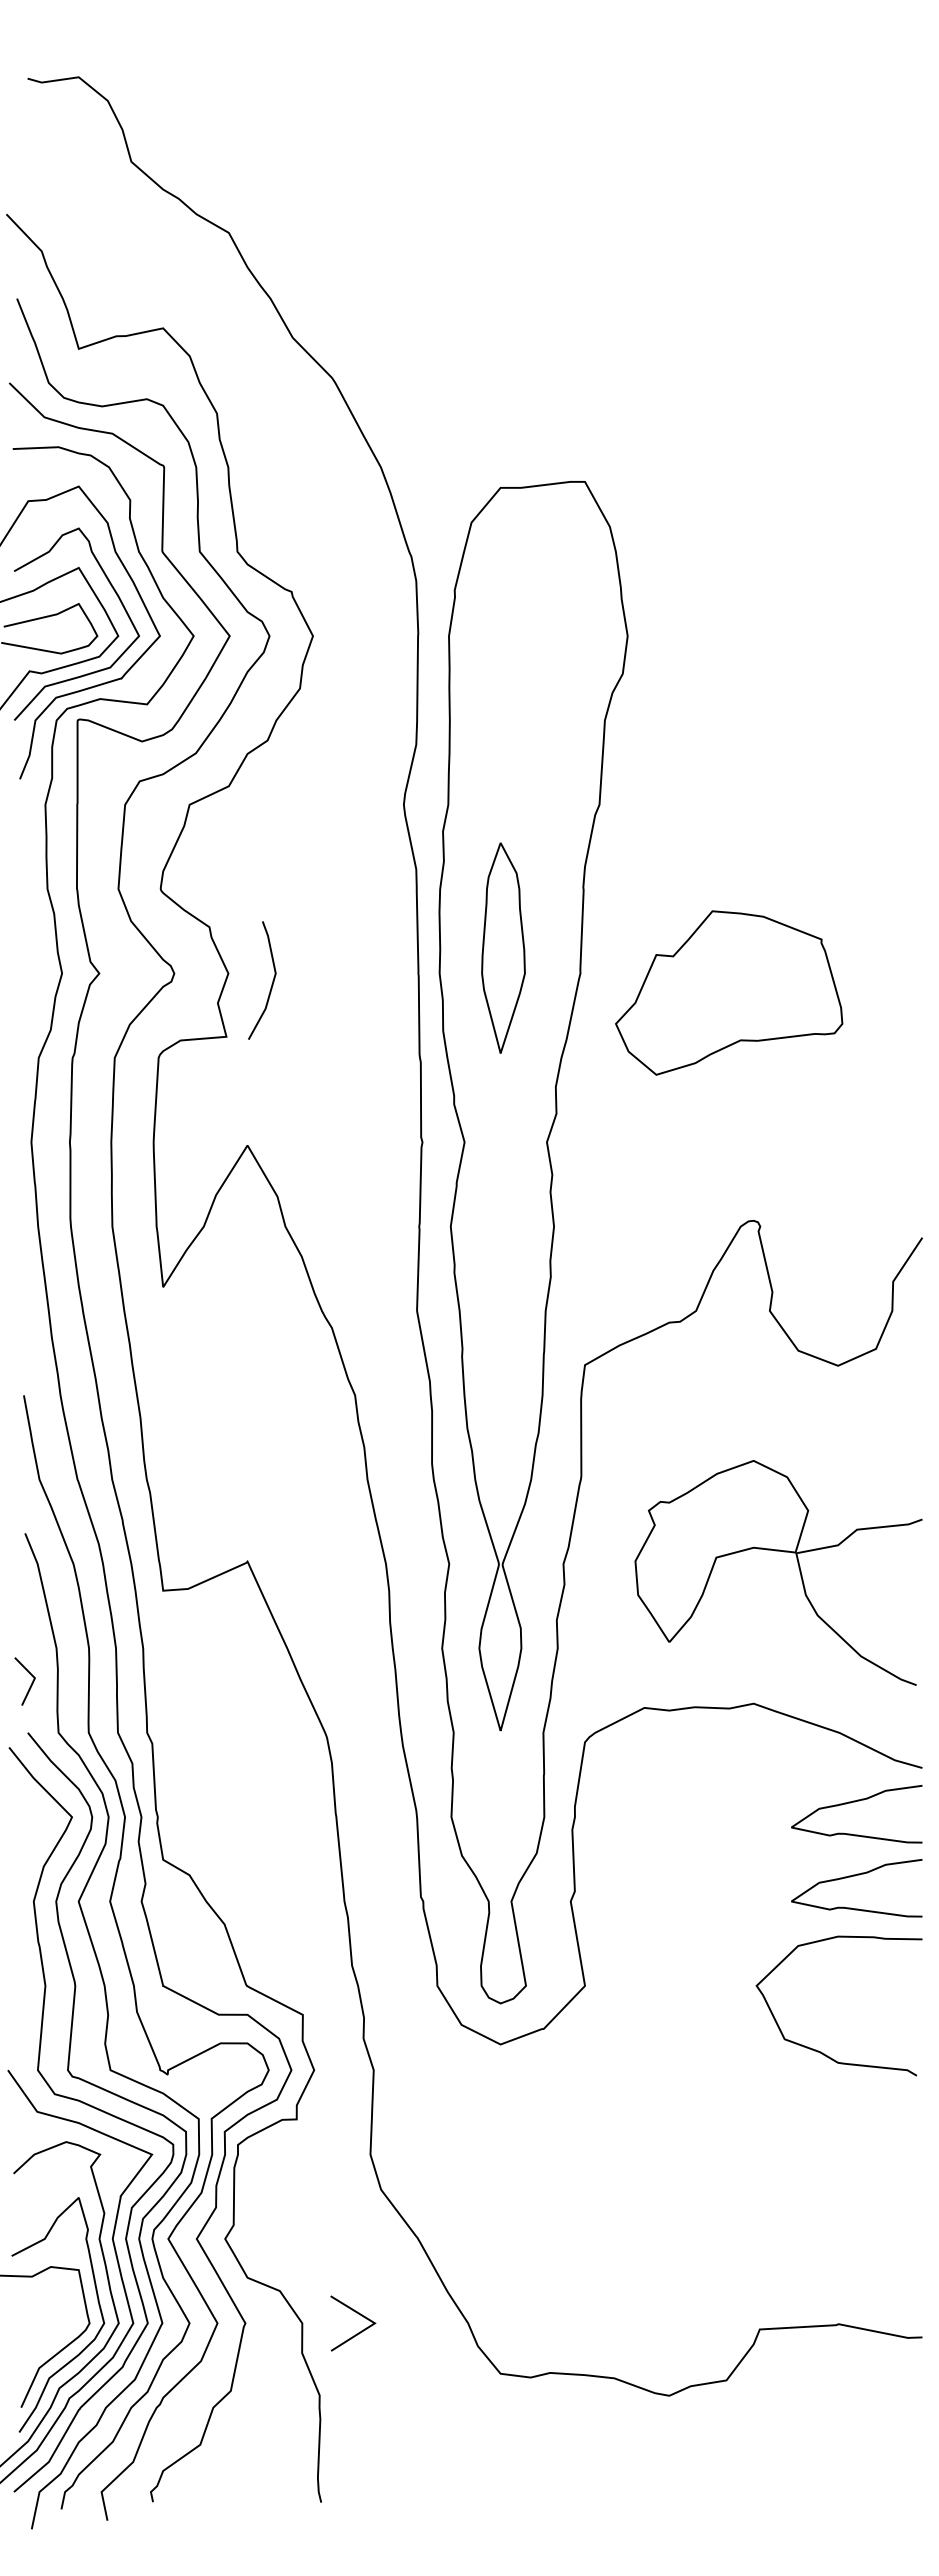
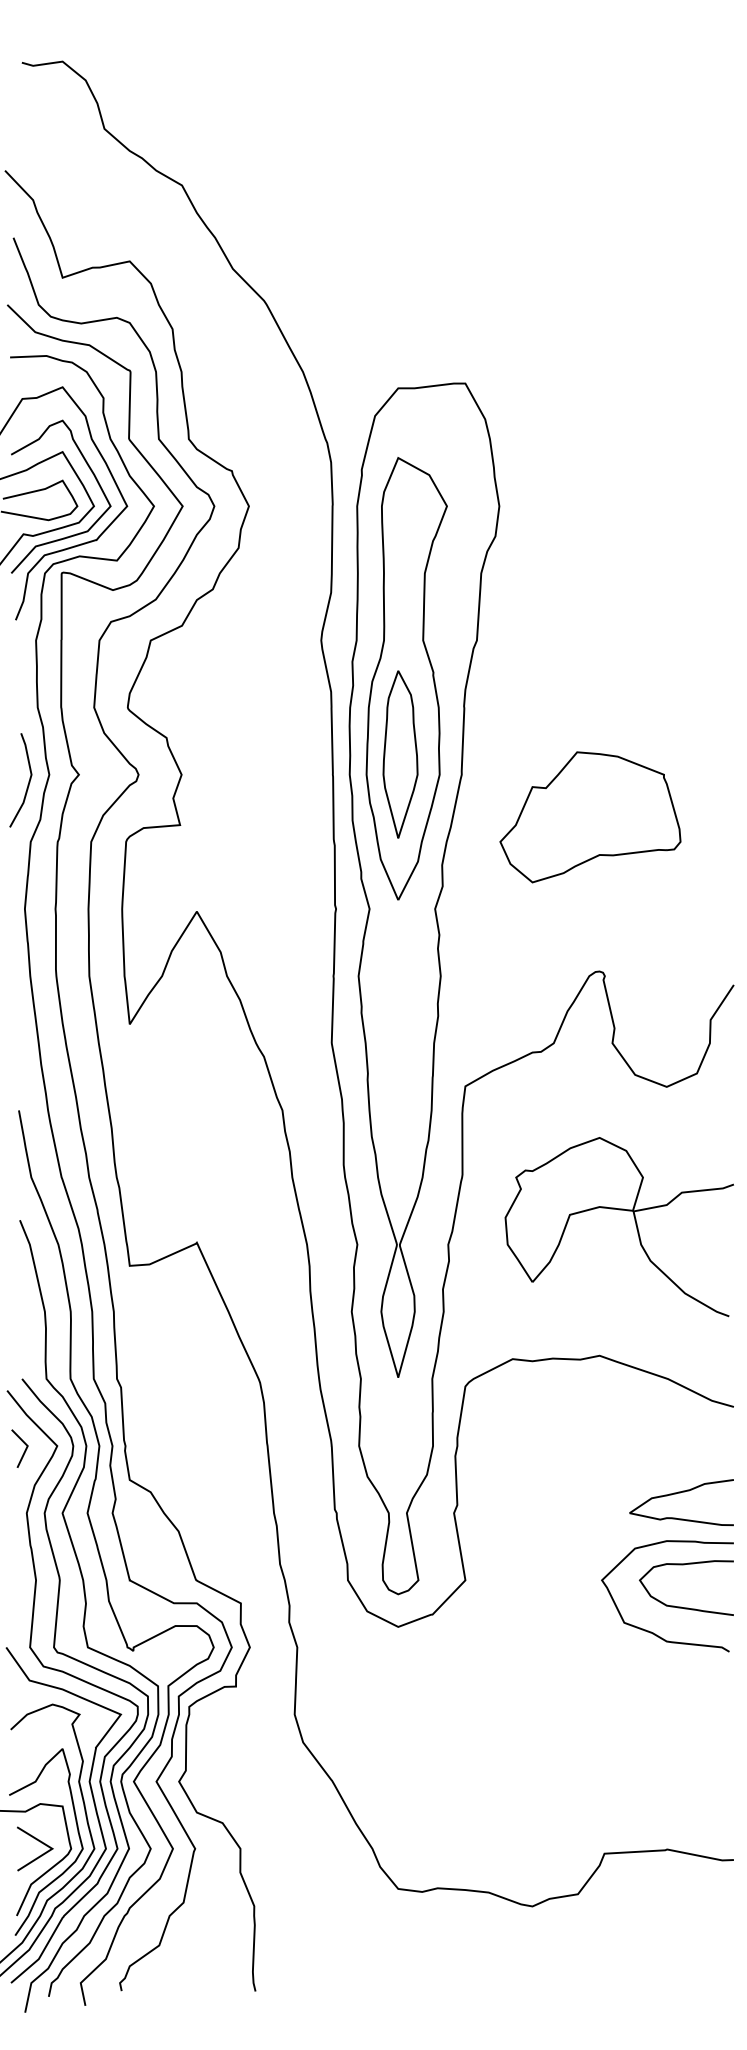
part: (511, 852) -> (406, 678), added
line: (271, 984) -> (28, 783), moved
part: (729, 992) -> (590, 816), moved
part: (798, 1568) -> (635, 1223), moved
line: (31, 1682) -> (24, 1449), moved
curve: (855, 1802) -> (680, 1434), removed
curve: (859, 2019) -> (683, 1607), added
line: (358, 2314) -> (39, 1841), moved

